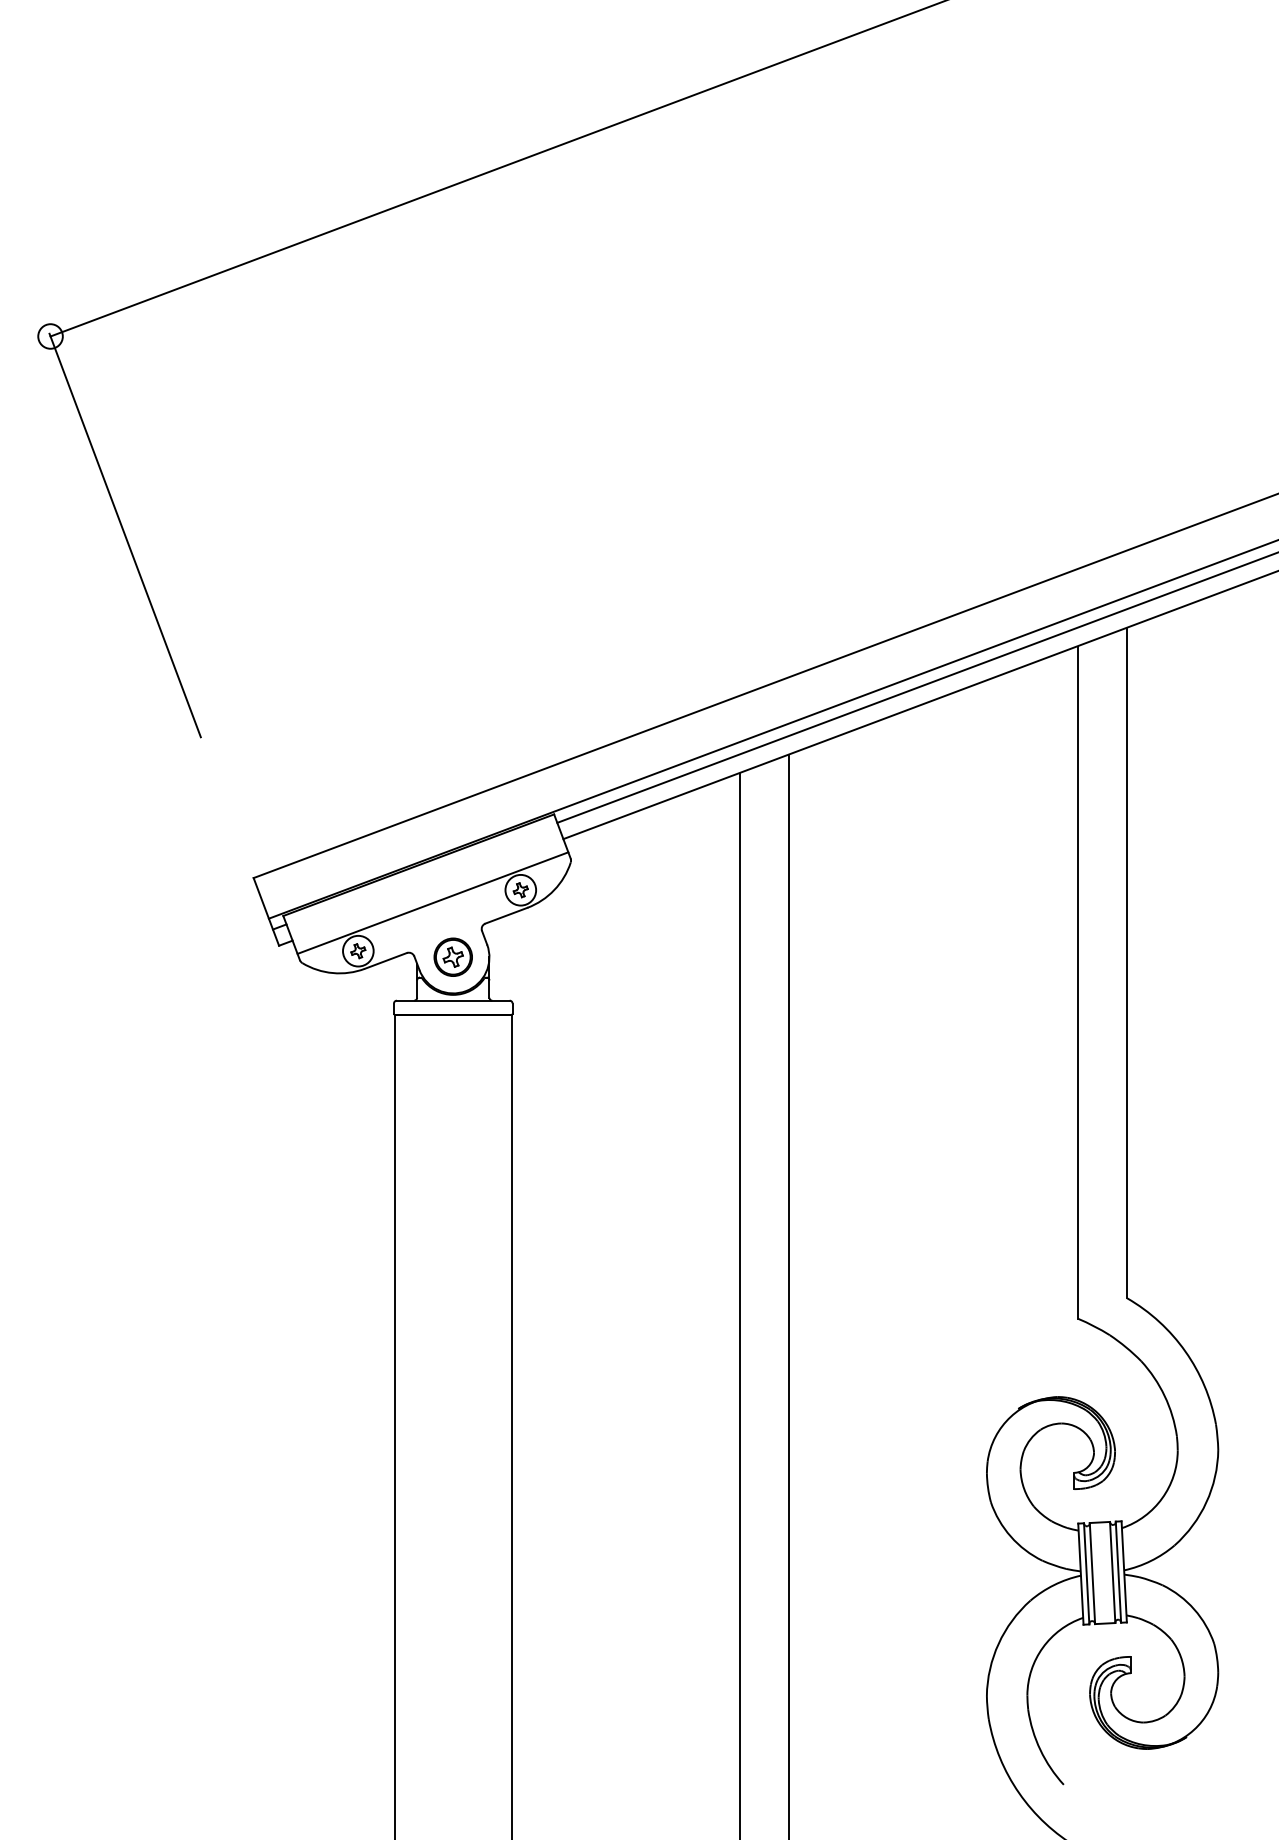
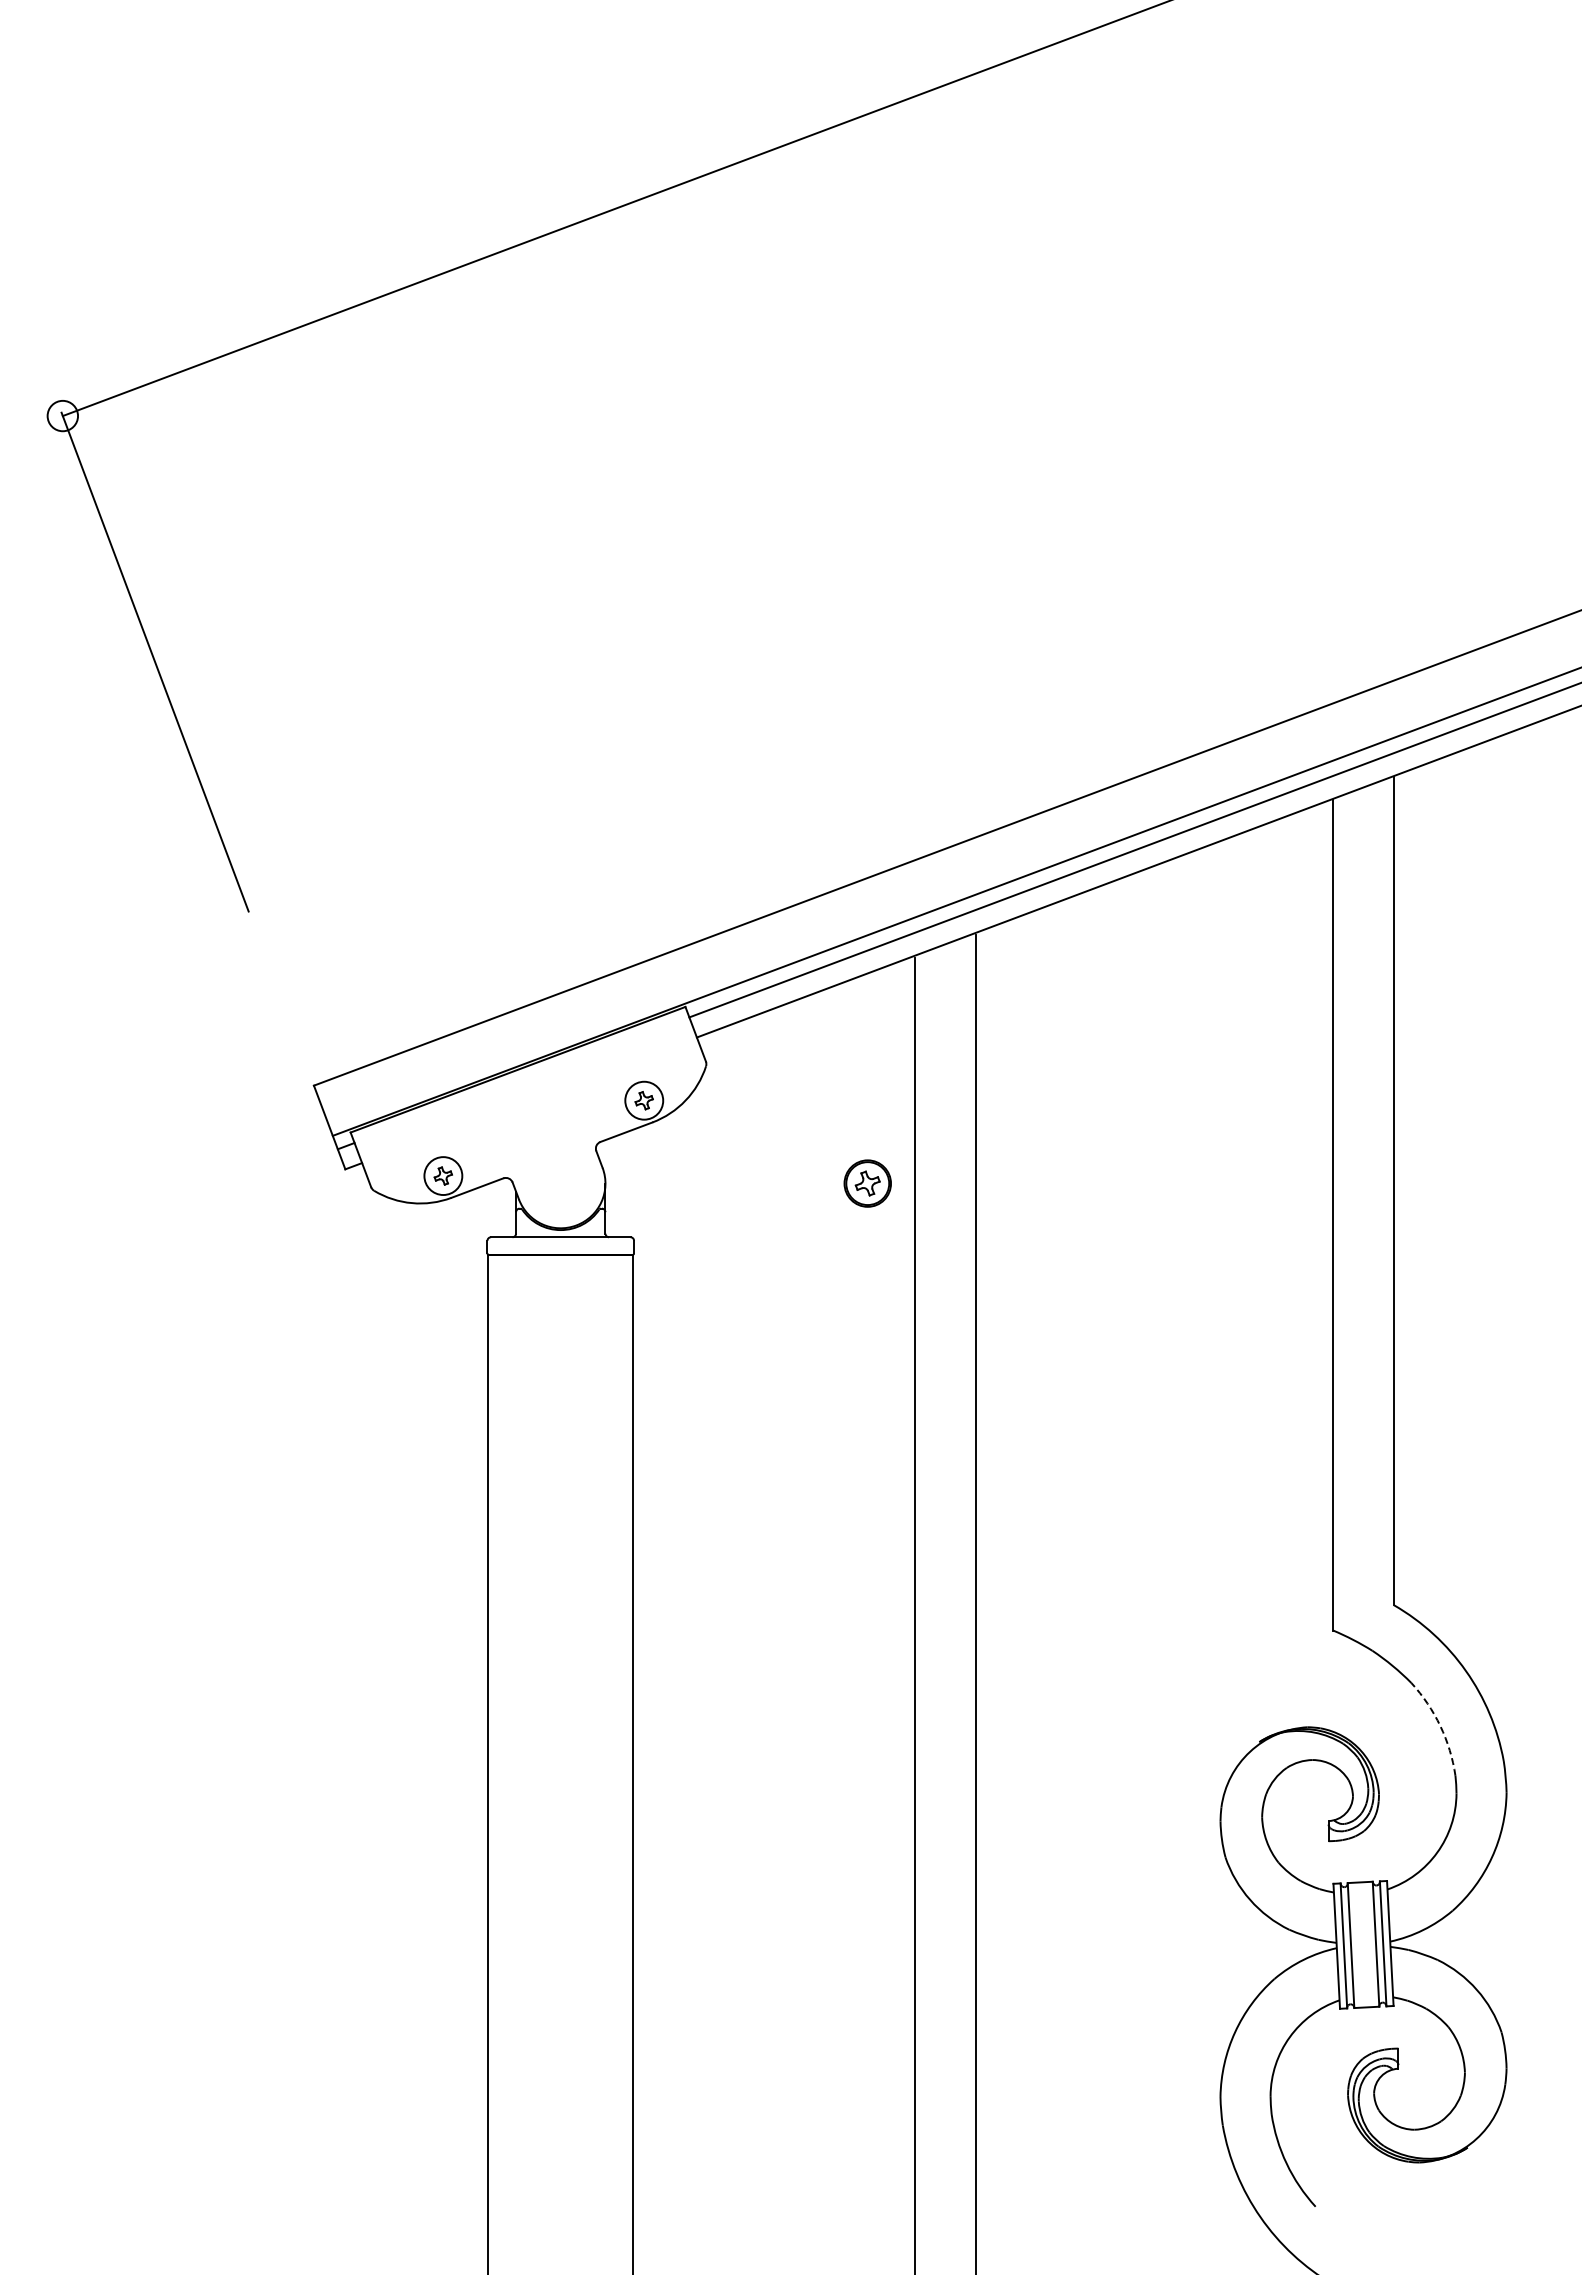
line: (432, 903) -> (535, 1116), removed
part: (453, 957) -> (867, 1183), moved
arc: (1164, 1396) -> (1440, 1726), solid -> dashed

